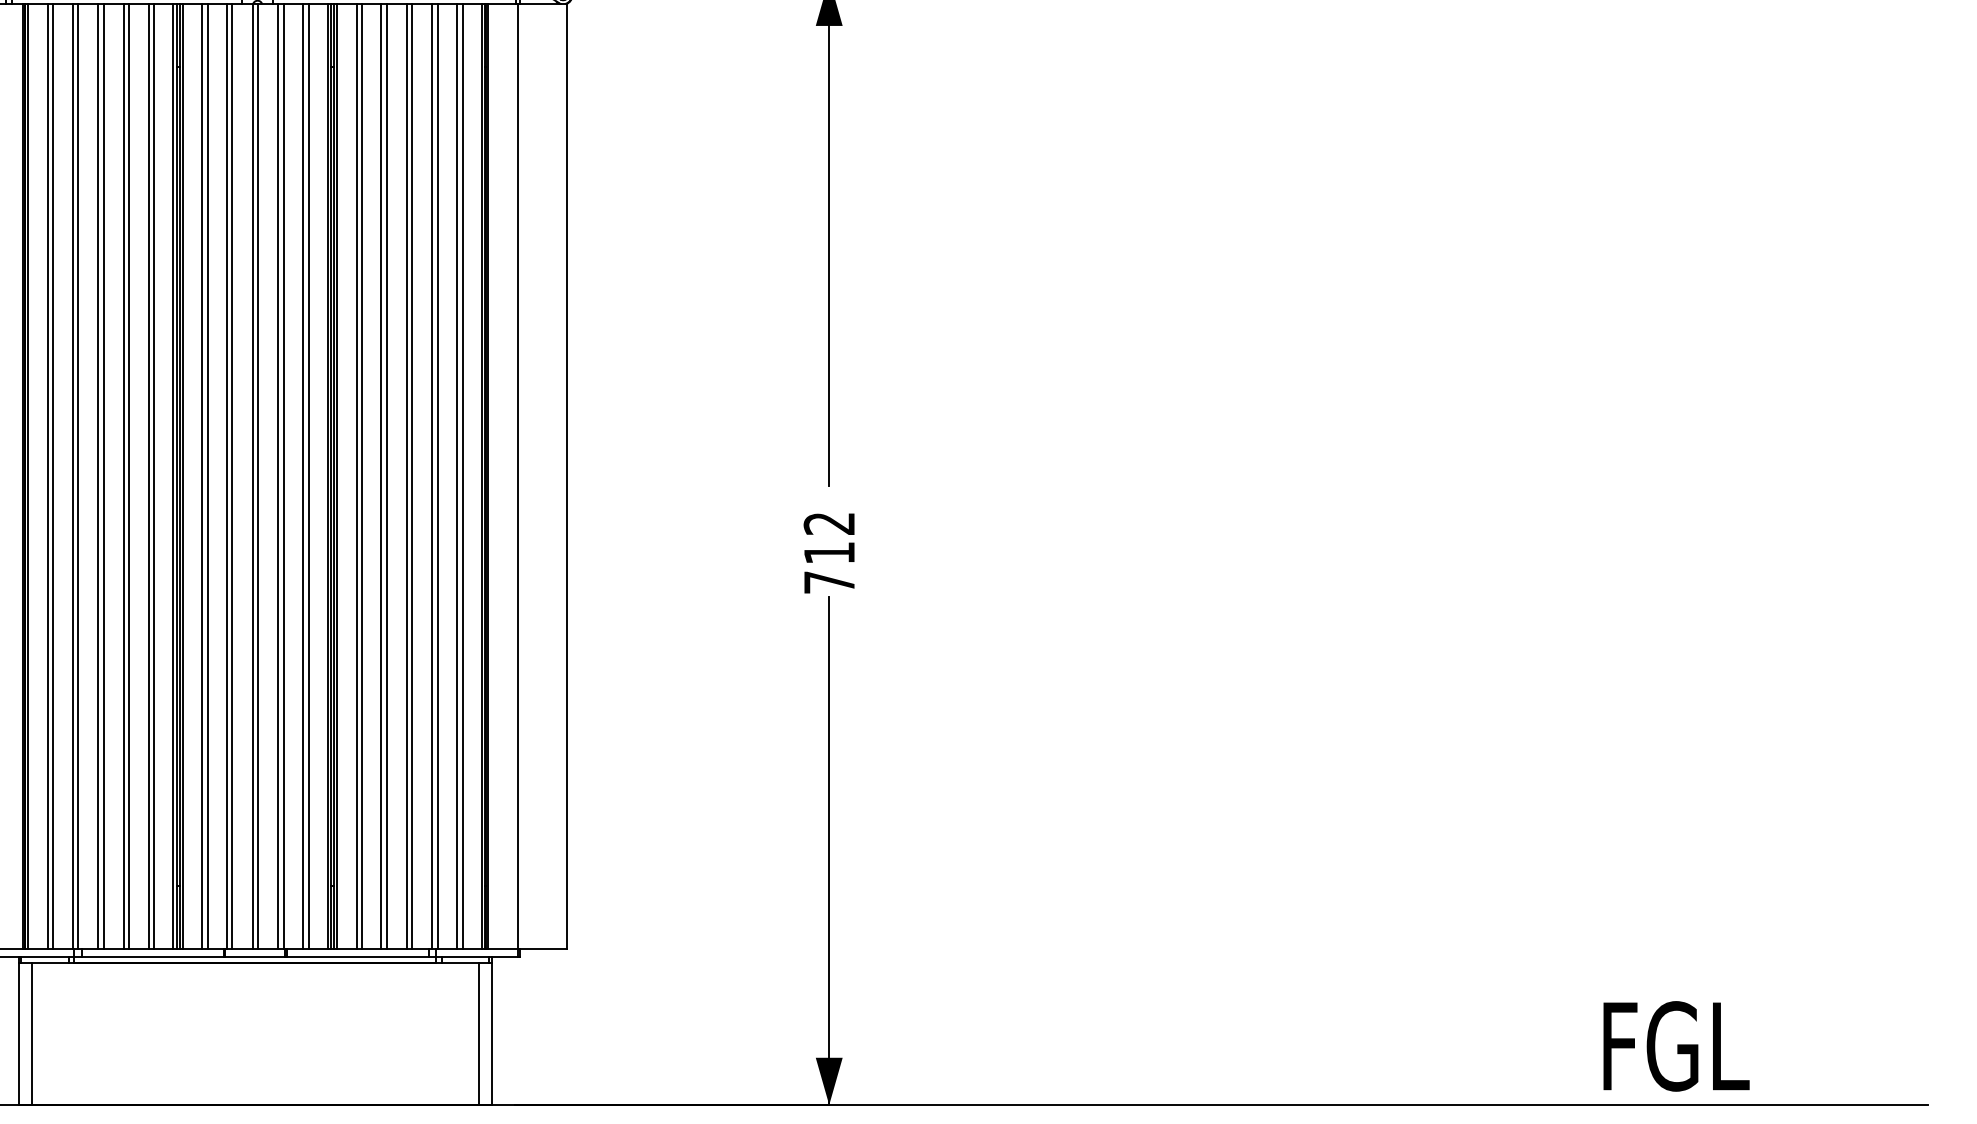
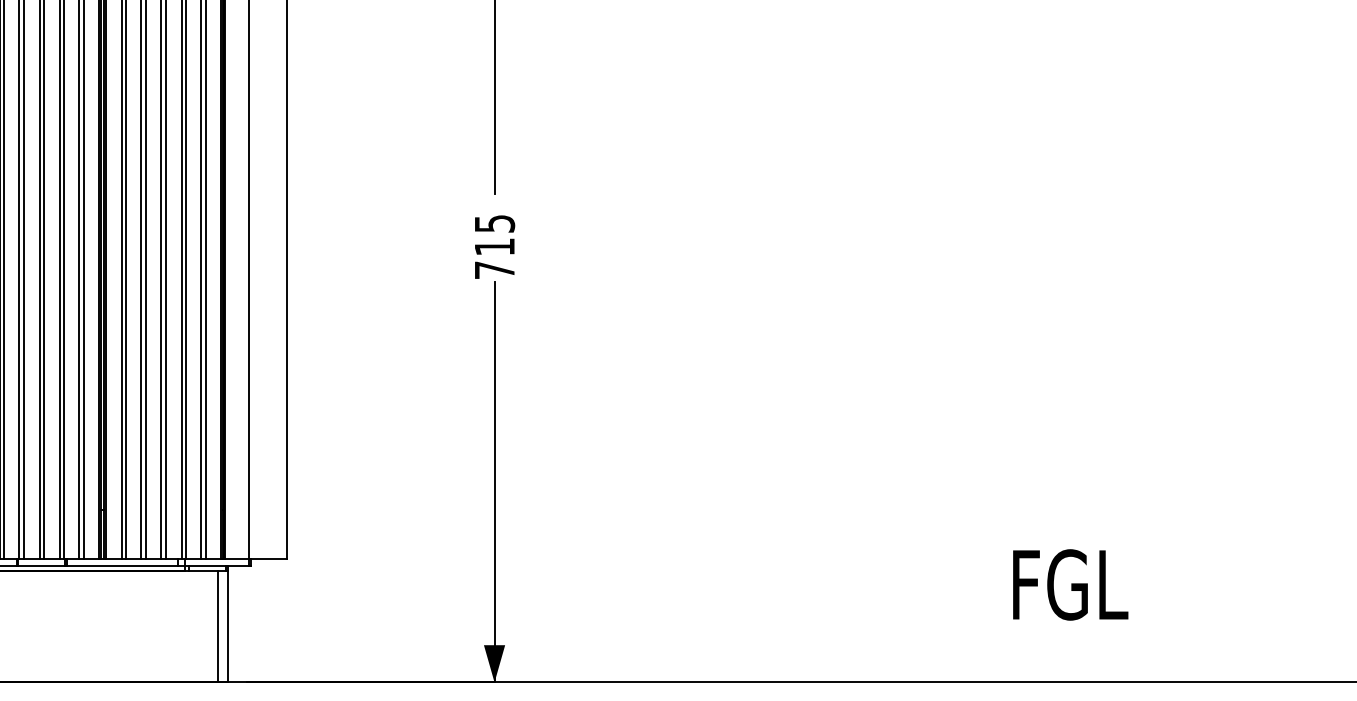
text: (829, 523) -> (494, 223), 712 -> 715
text: (1676, 1046) -> (1070, 585), moved

